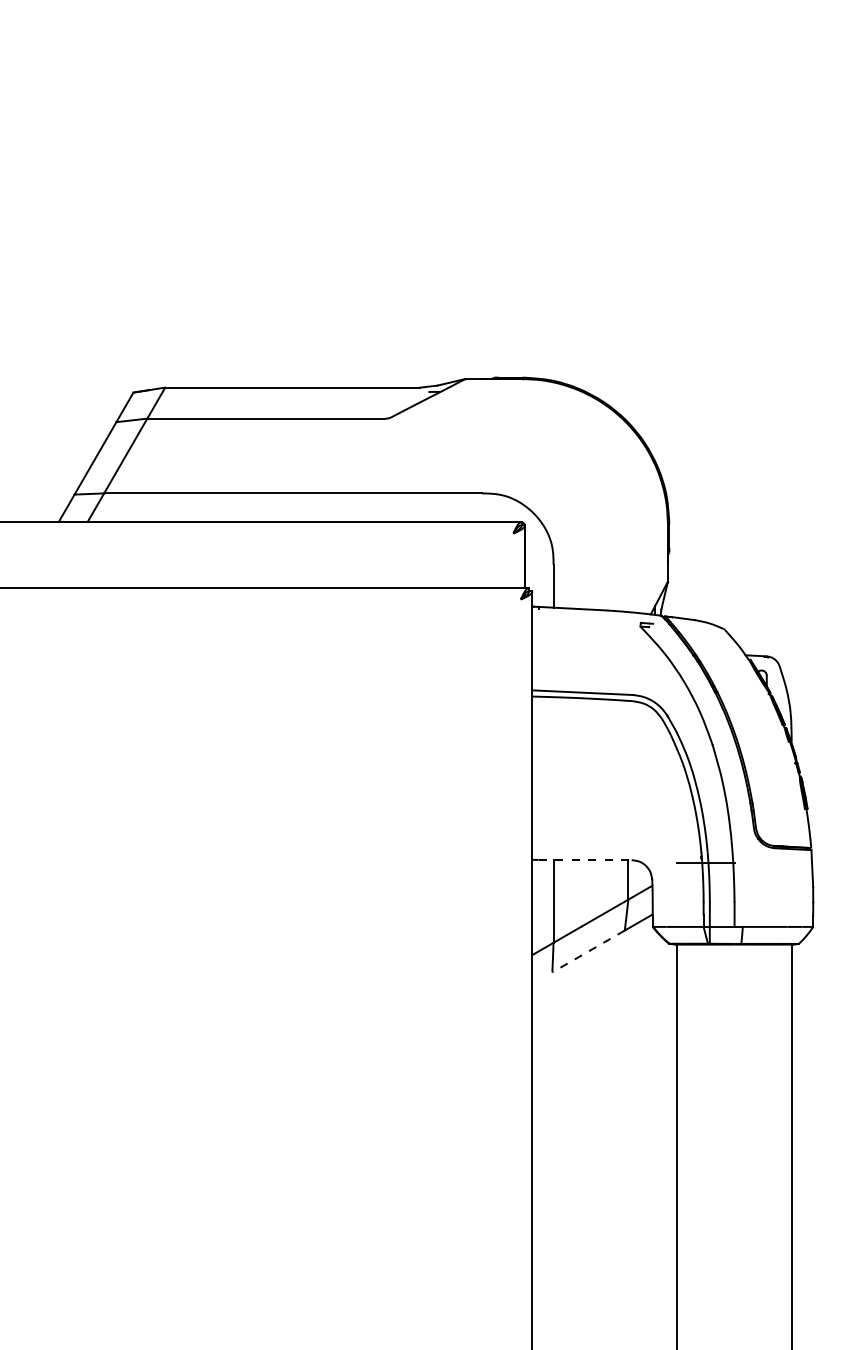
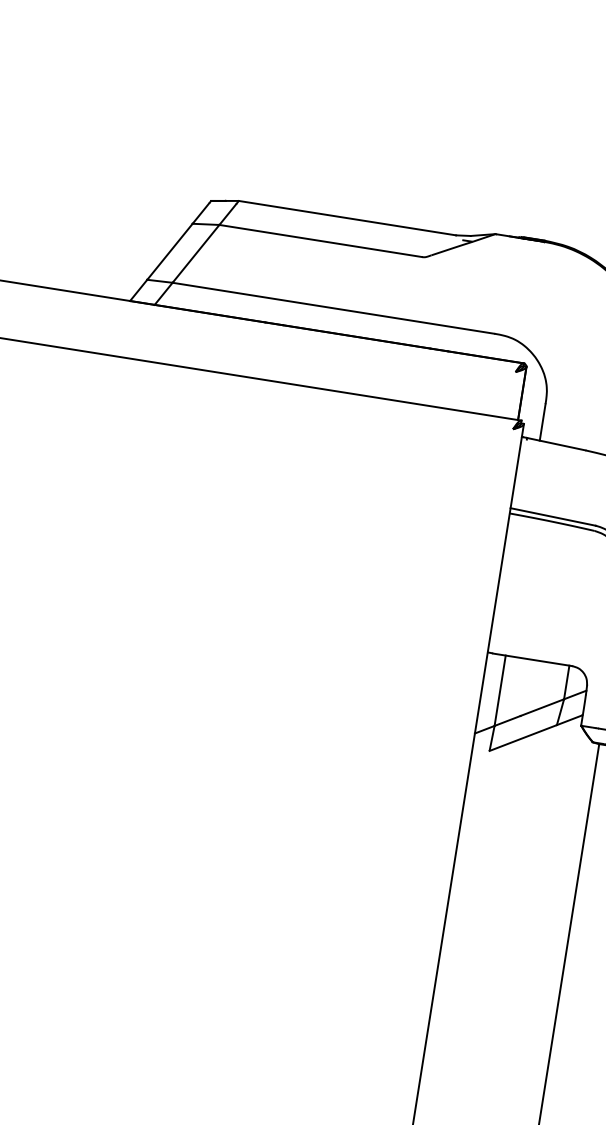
line: (585, 860) -> (532, 660), dashed -> solid
line: (588, 951) -> (523, 738), dashed -> solid

